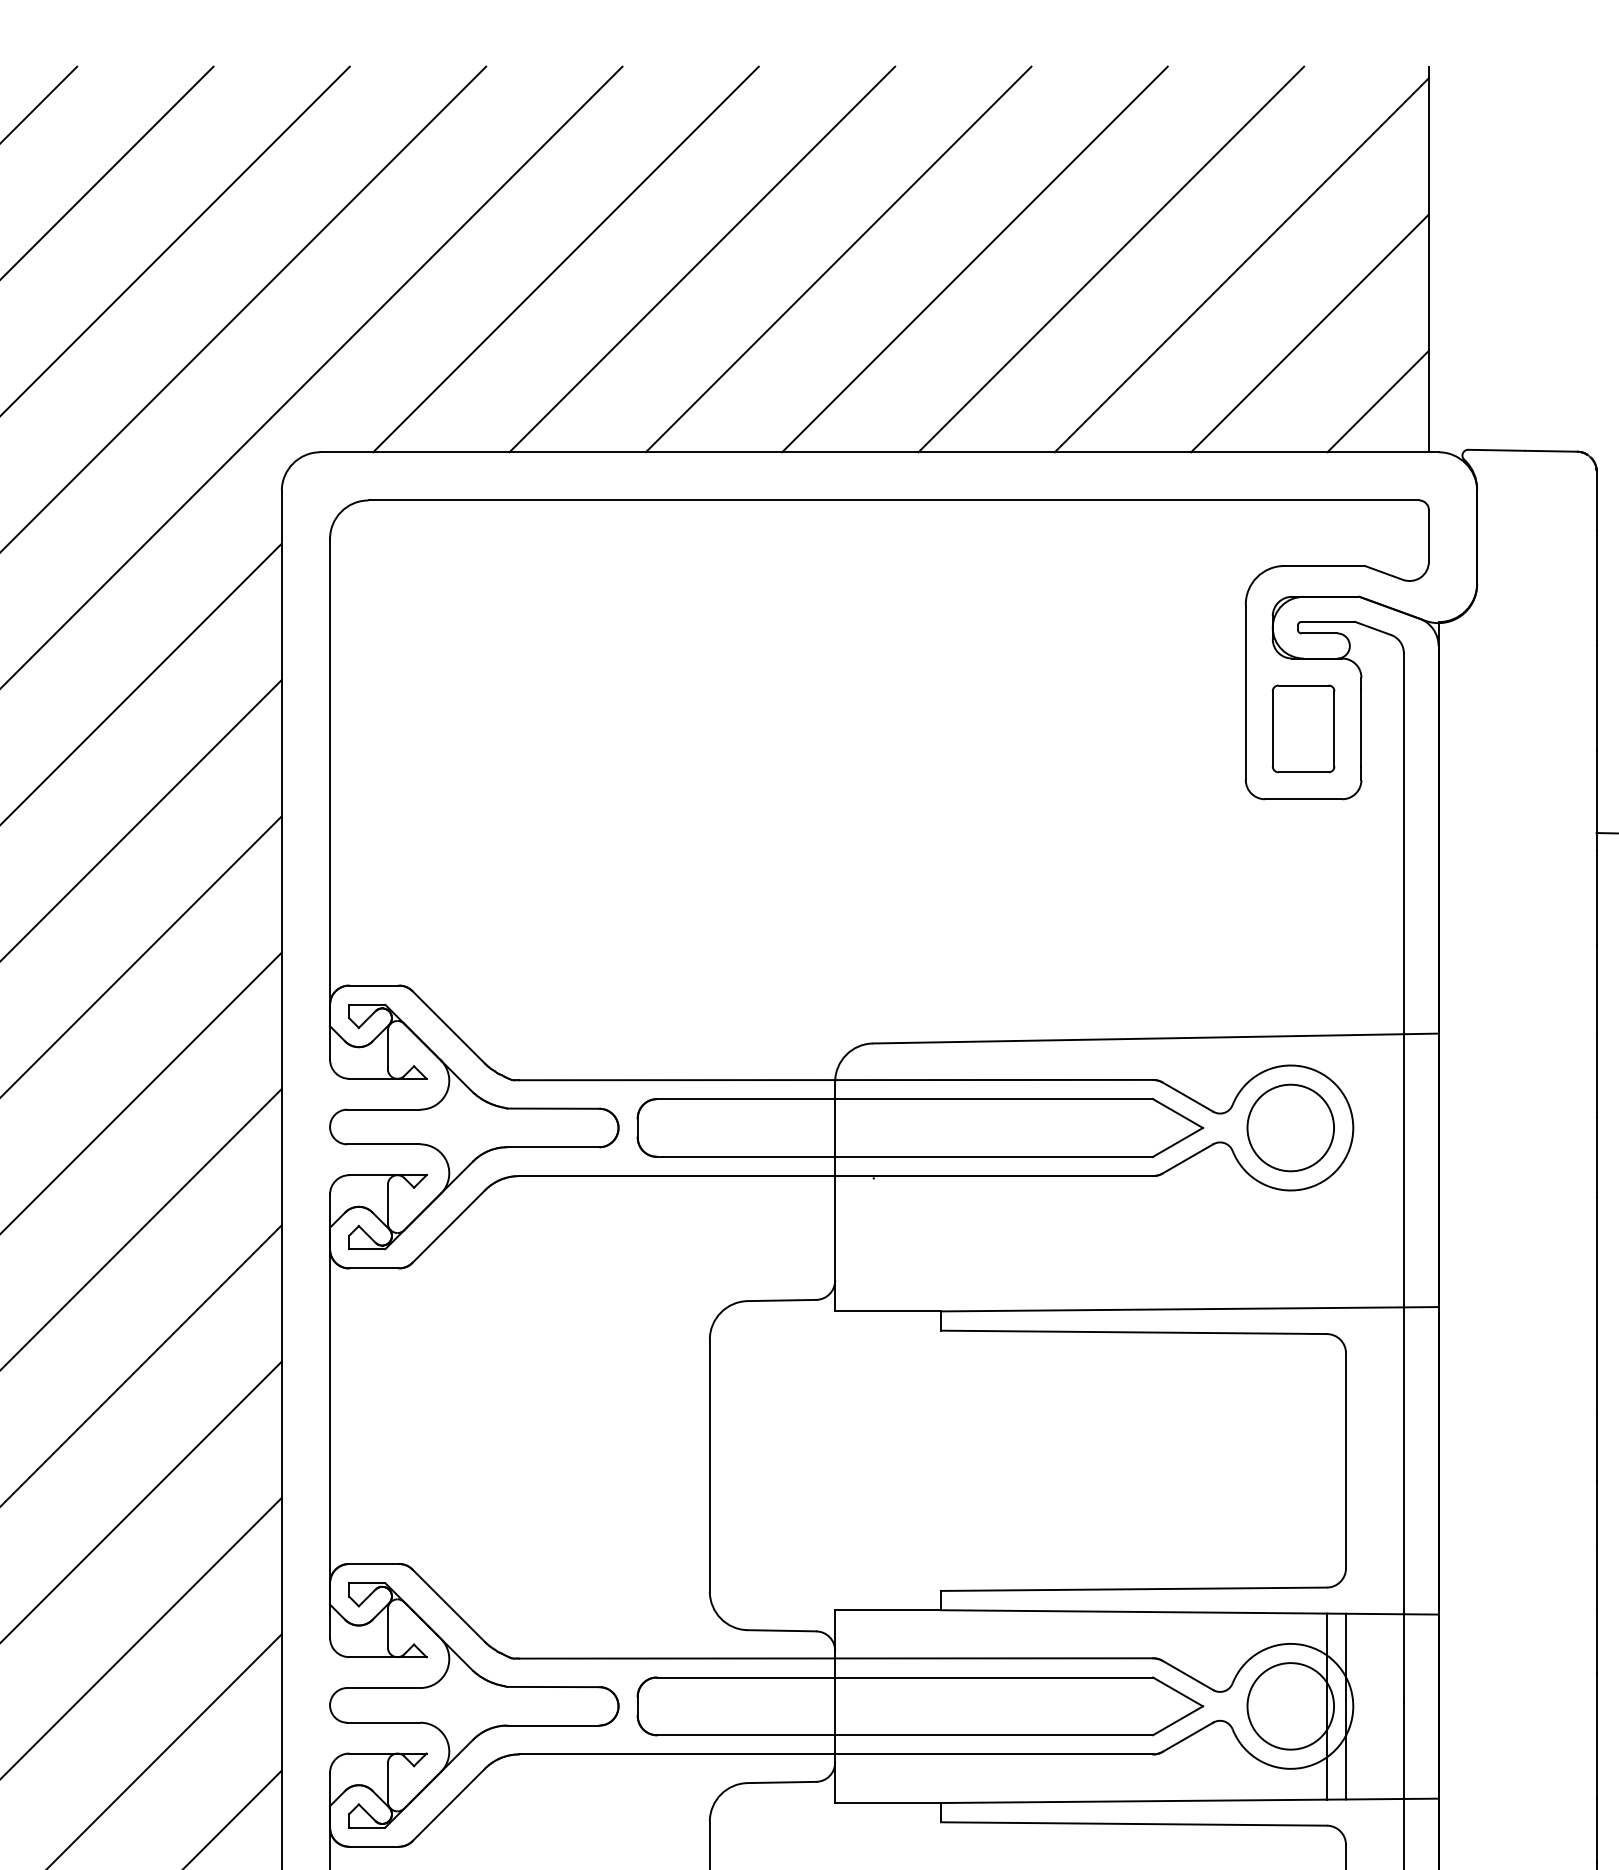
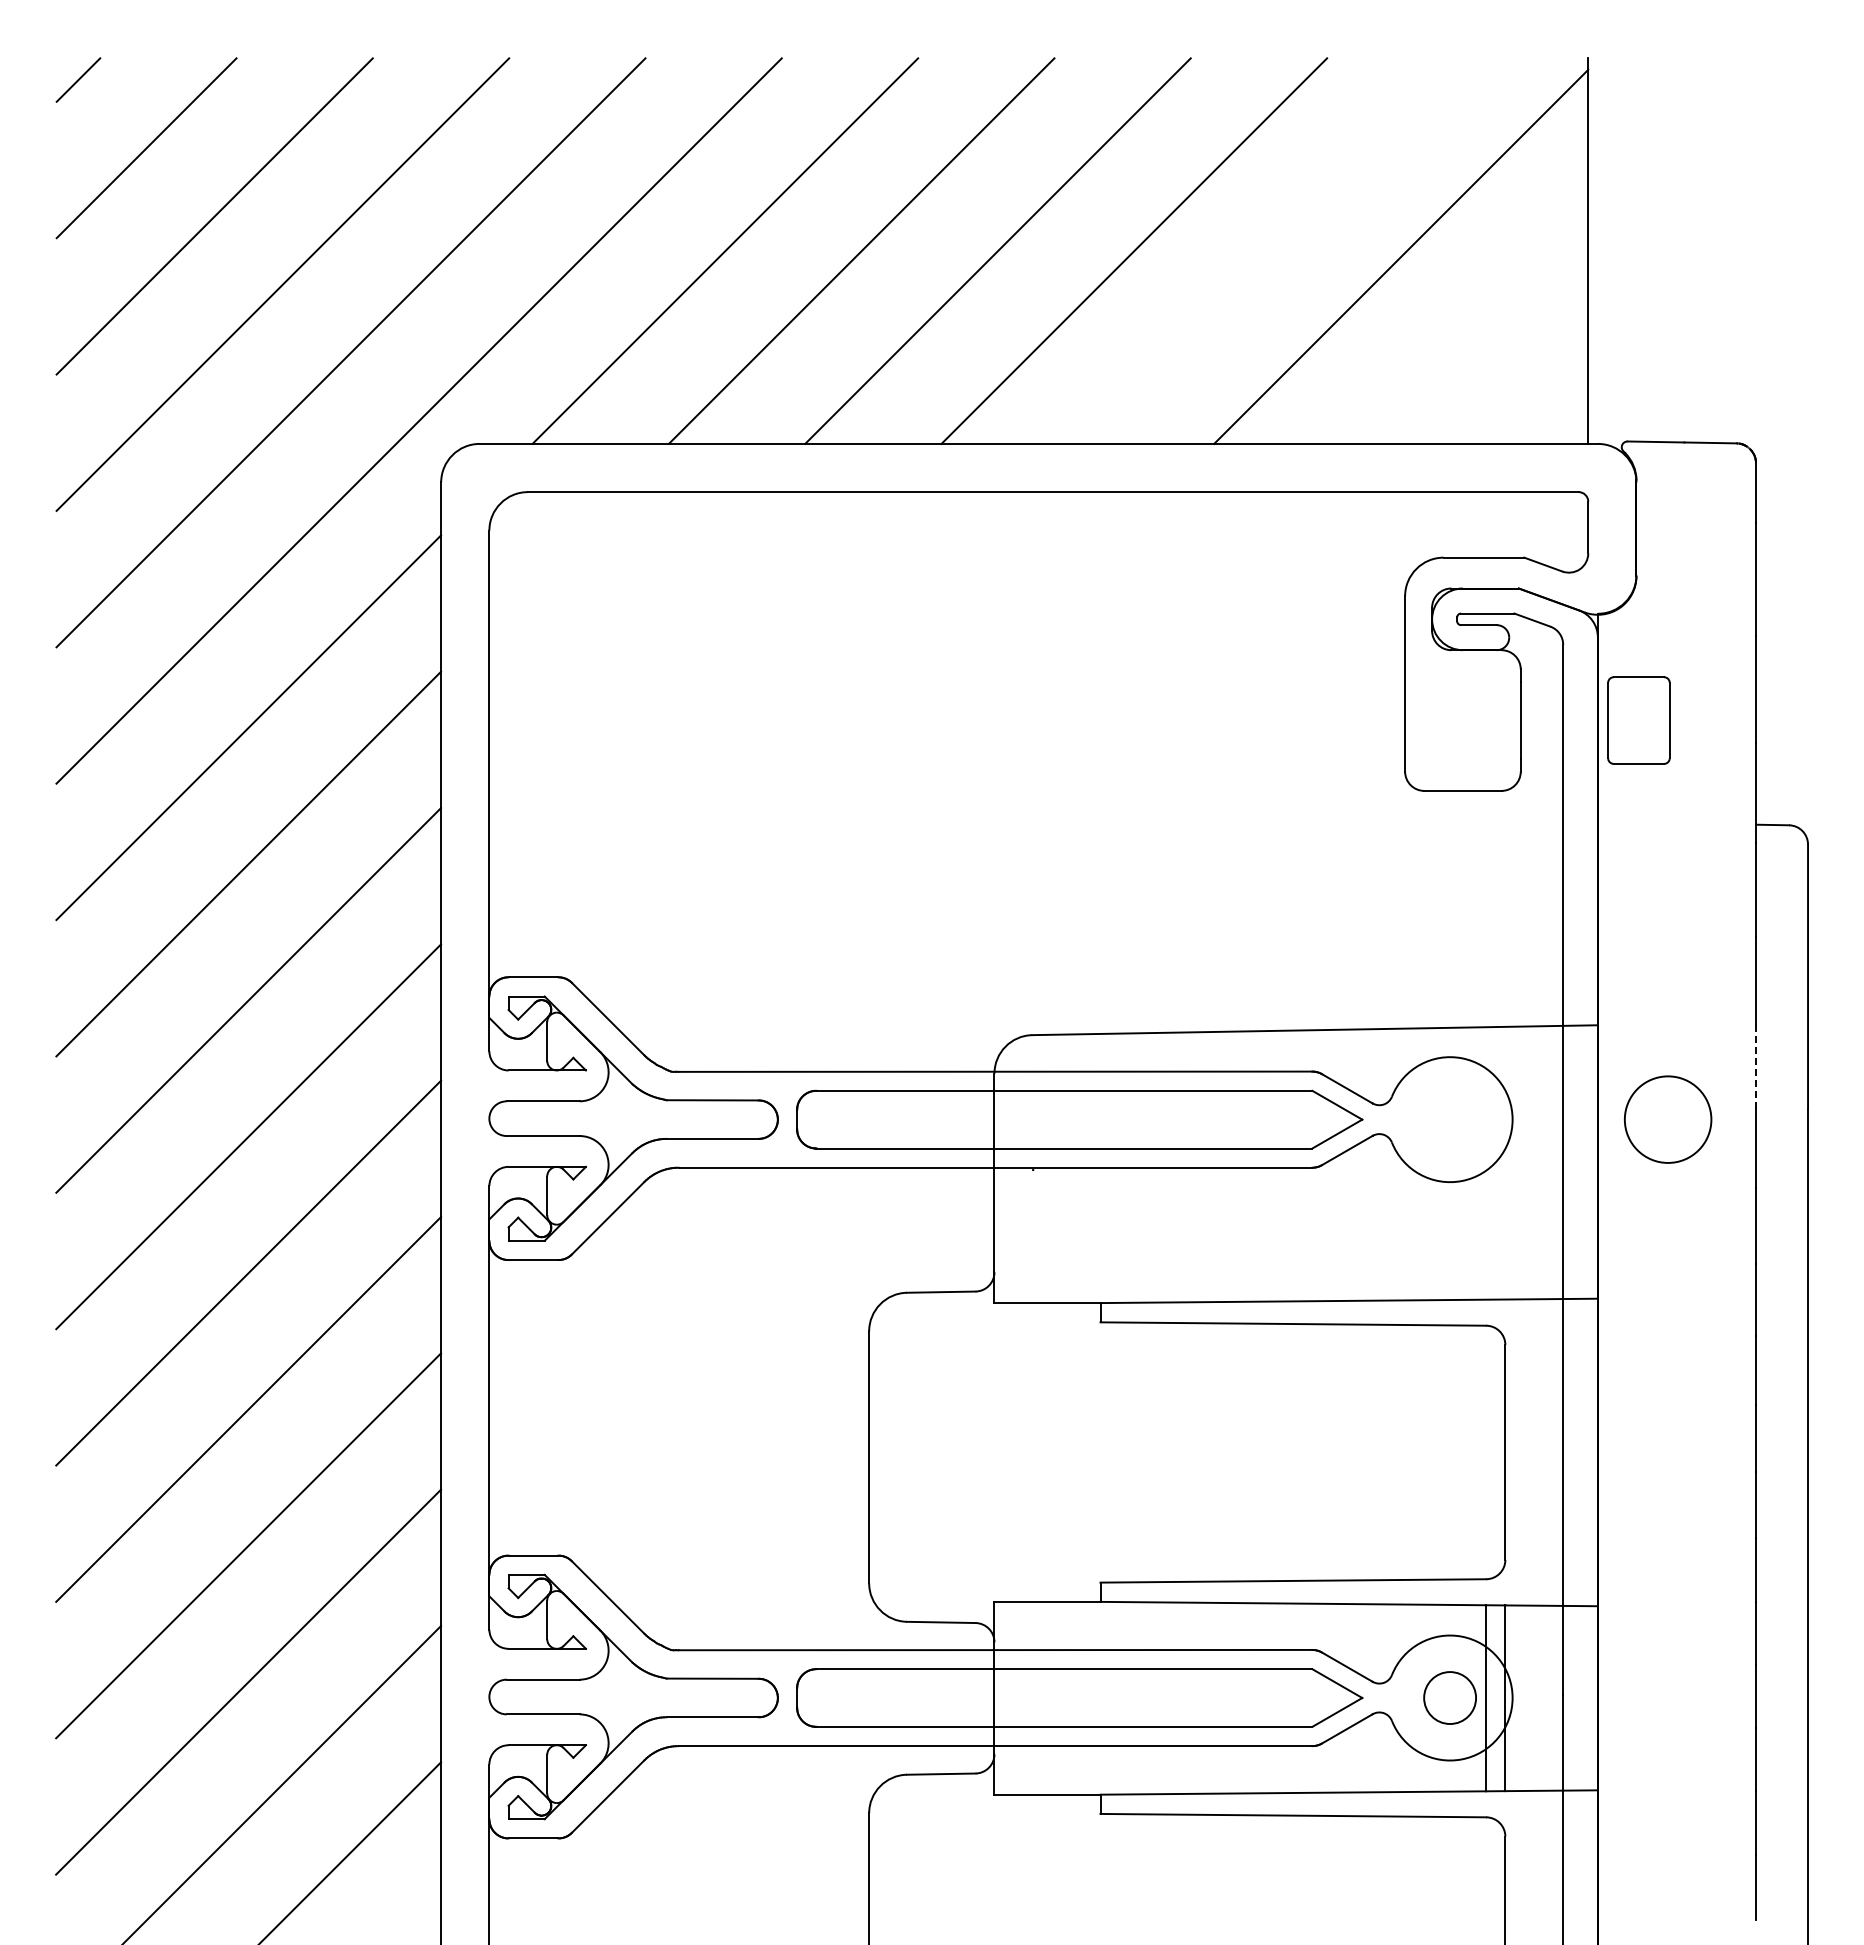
line: (1111, 258) -> (1270, 250), removed
line: (1310, 332) -> (1469, 324), removed
line: (1378, 400) -> (1537, 392), removed
part: (1303, 728) -> (1638, 720), moved
line: (1596, 1075) -> (1755, 1067), solid -> dashed
circle: (1291, 1127) -> (1668, 1119), moved
circle: (1290, 1705) -> (1449, 1697), size x0.6

